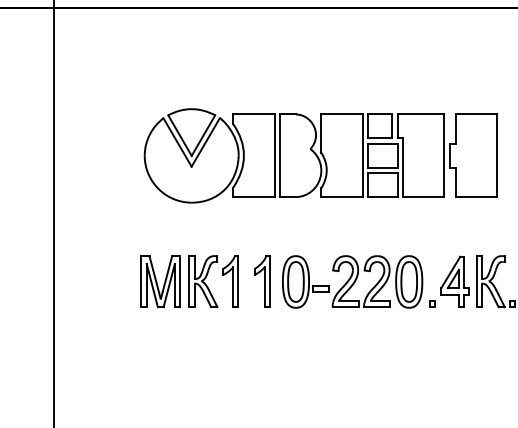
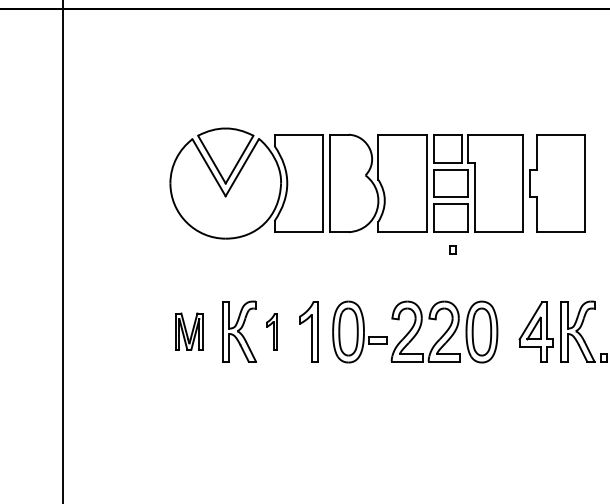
part: (160, 281) -> (189, 331), size x0.6
part: (230, 281) -> (271, 331), size x0.6
part: (432, 303) -> (452, 249), moved

